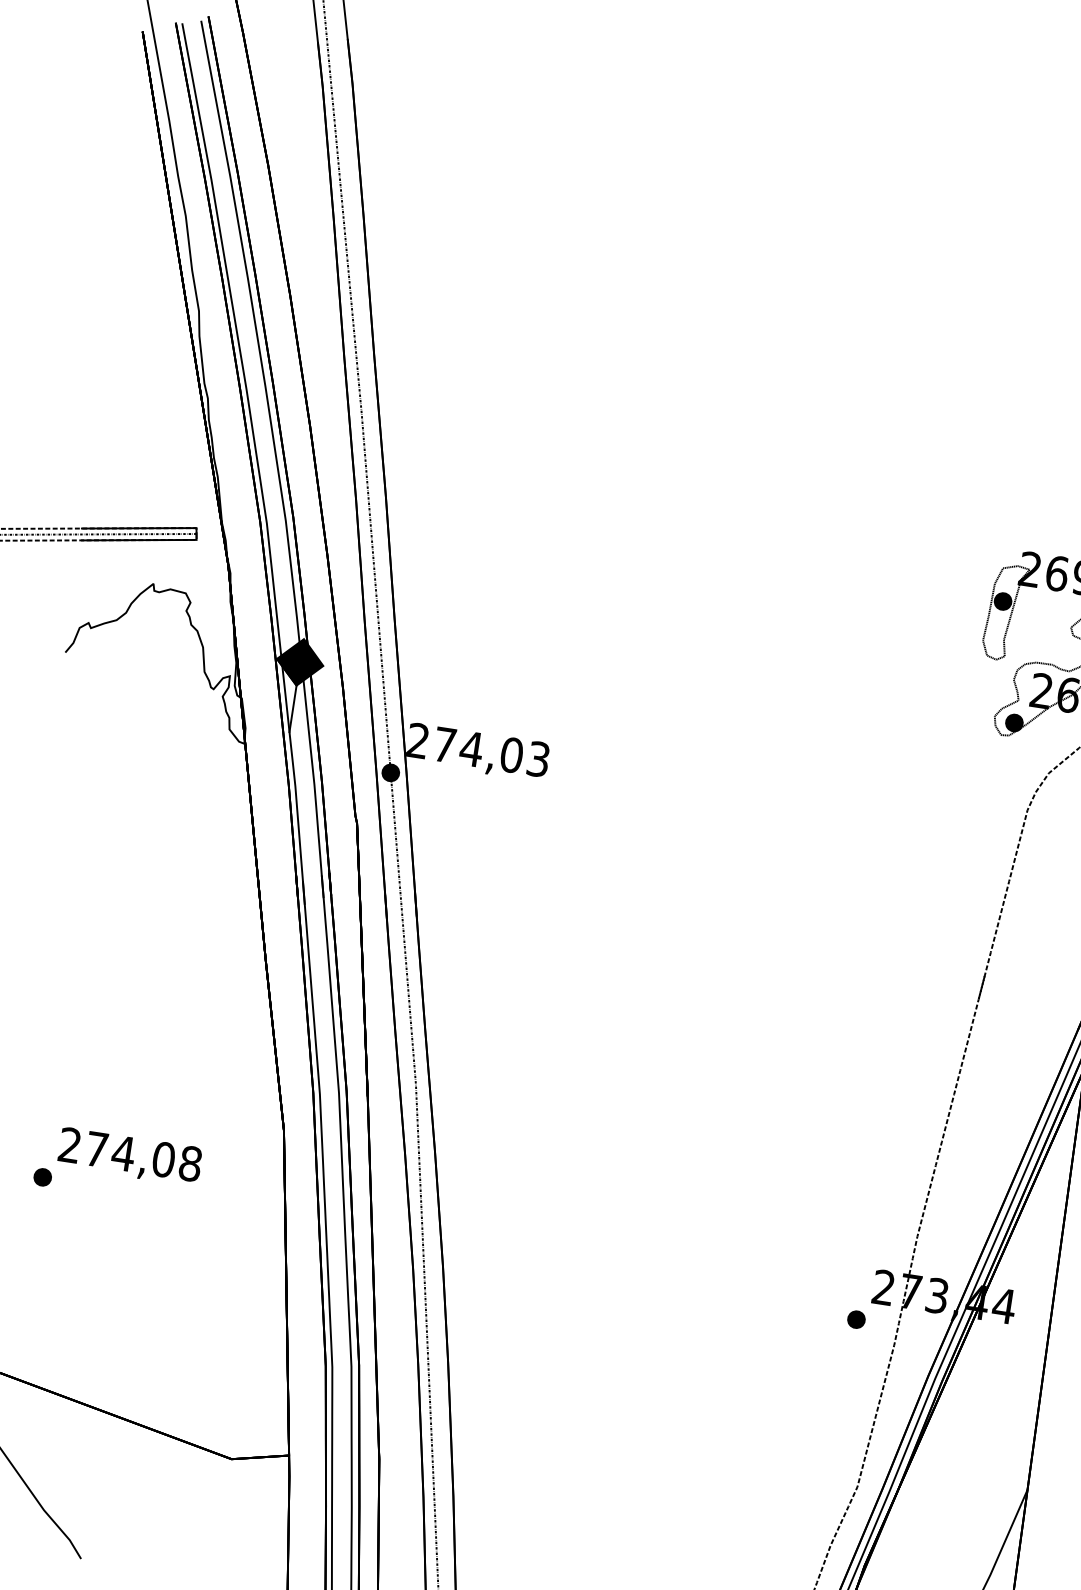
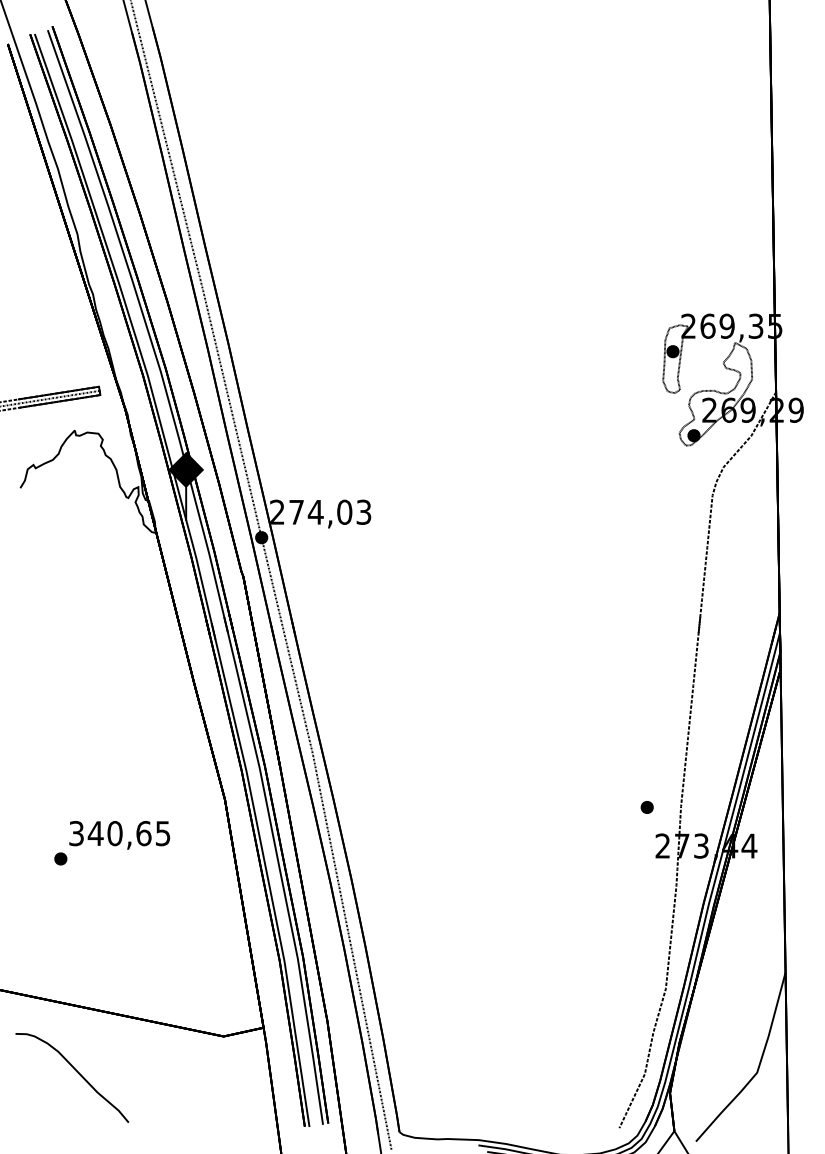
text: (129, 1154) -> (119, 833), 274,08 -> 340,65
part: (855, 1319) -> (646, 807), moved

